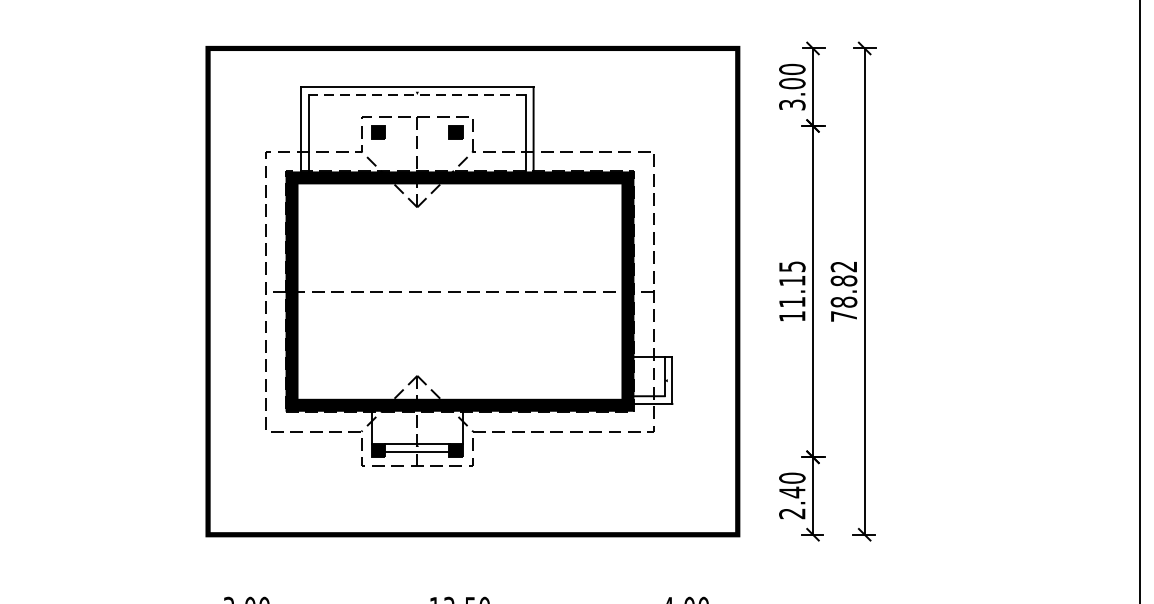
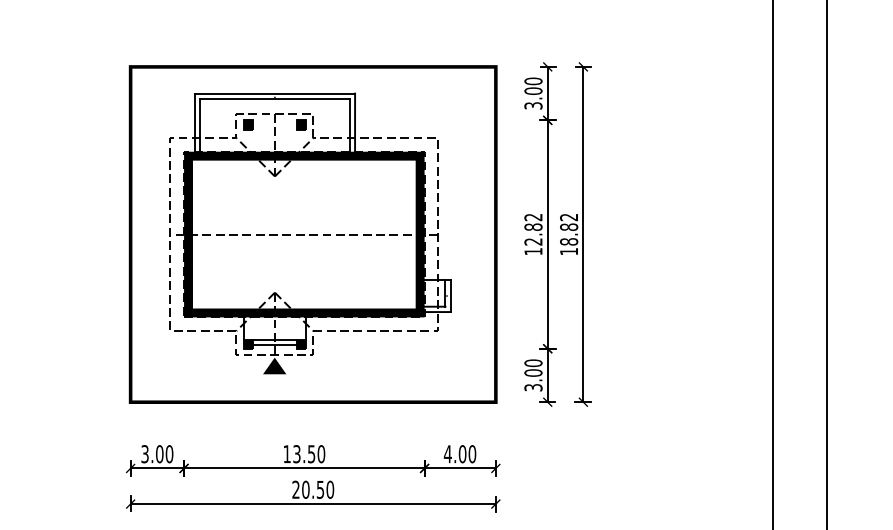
line: (416, 94) -> (274, 98), dashed -> solid
text: (792, 284) -> (533, 229), 11.15 -> 12.82
text: (843, 316) -> (568, 251), 78.82 -> 18.82
fill: (416, 481) -> (274, 365), added
text: (792, 503) -> (533, 380), 2.40 -> 3.00

